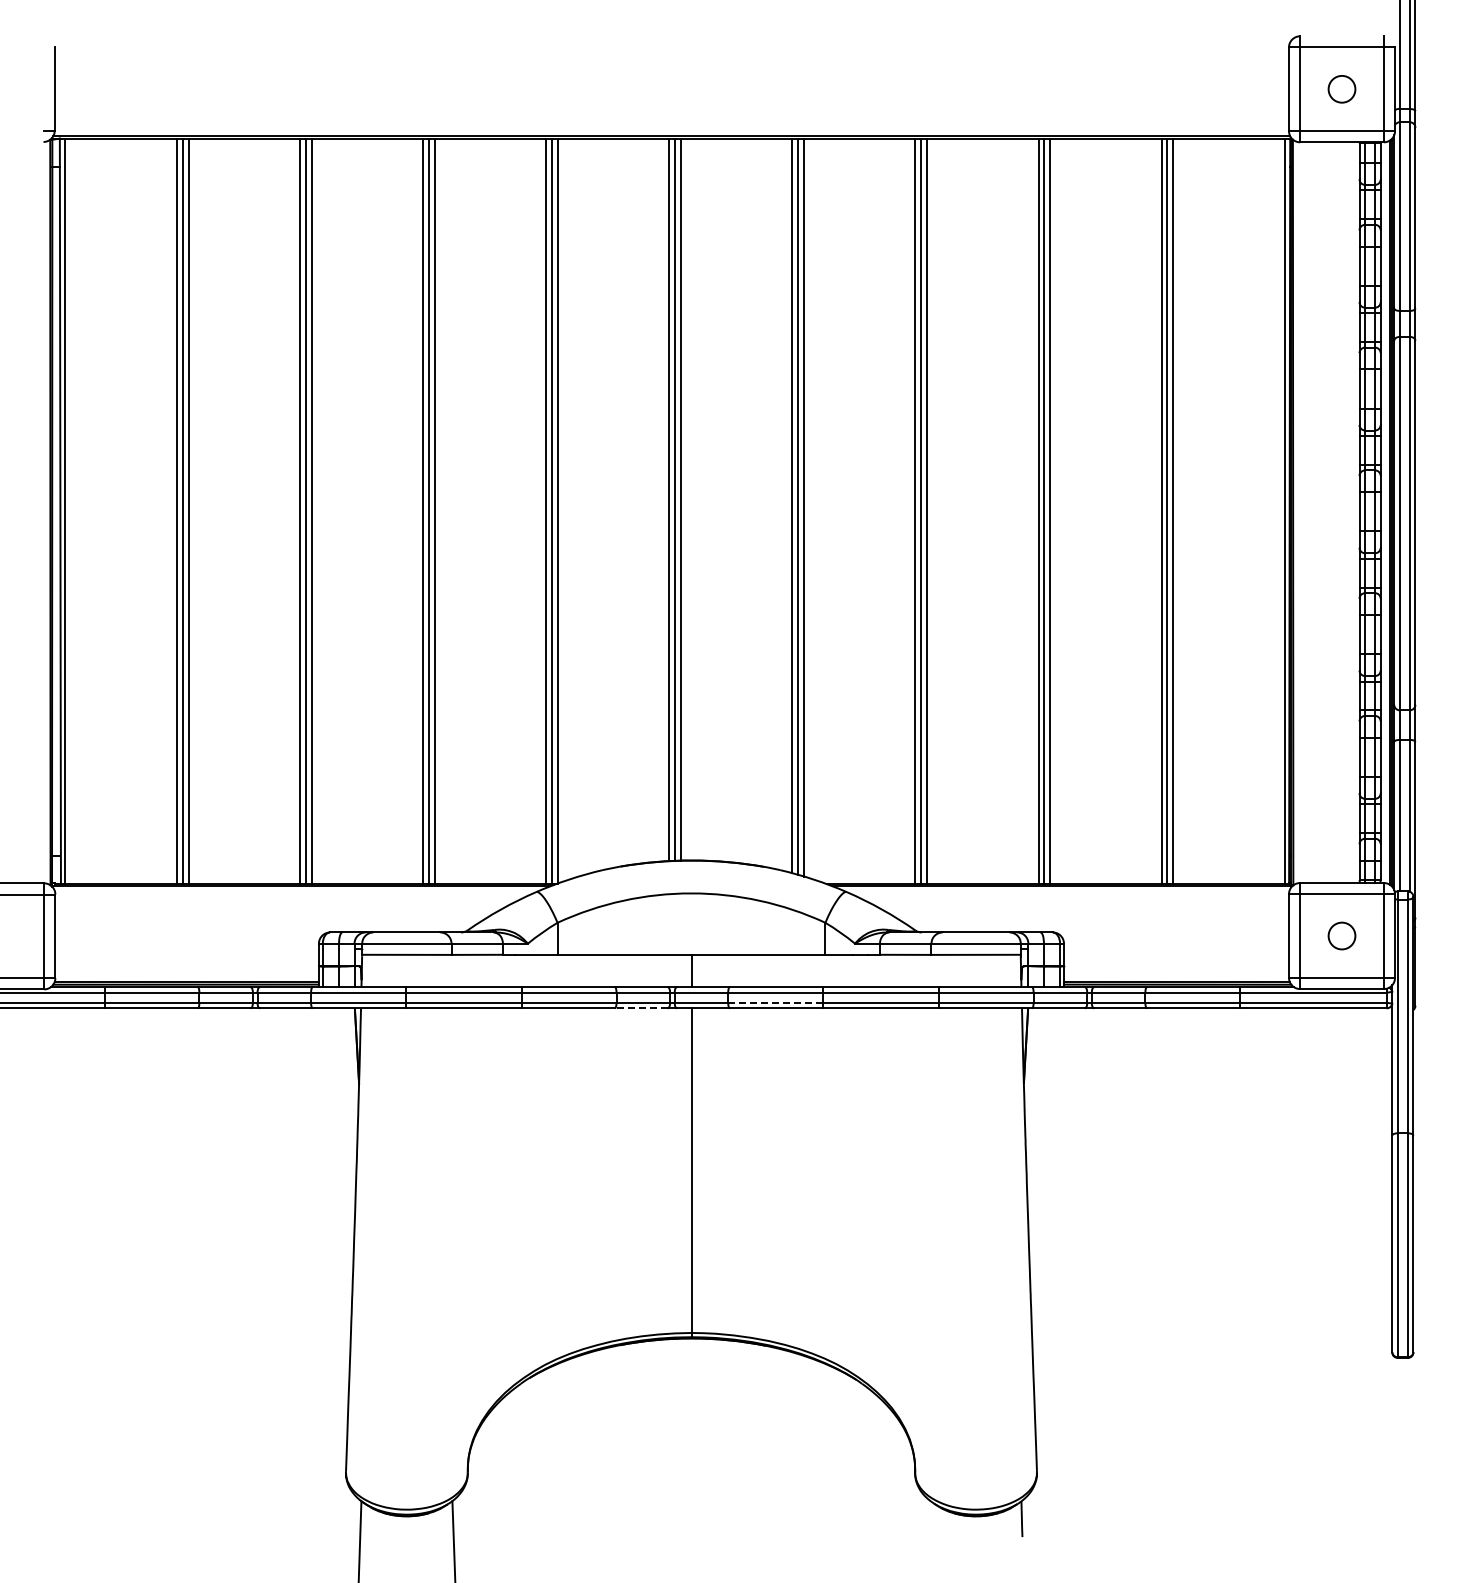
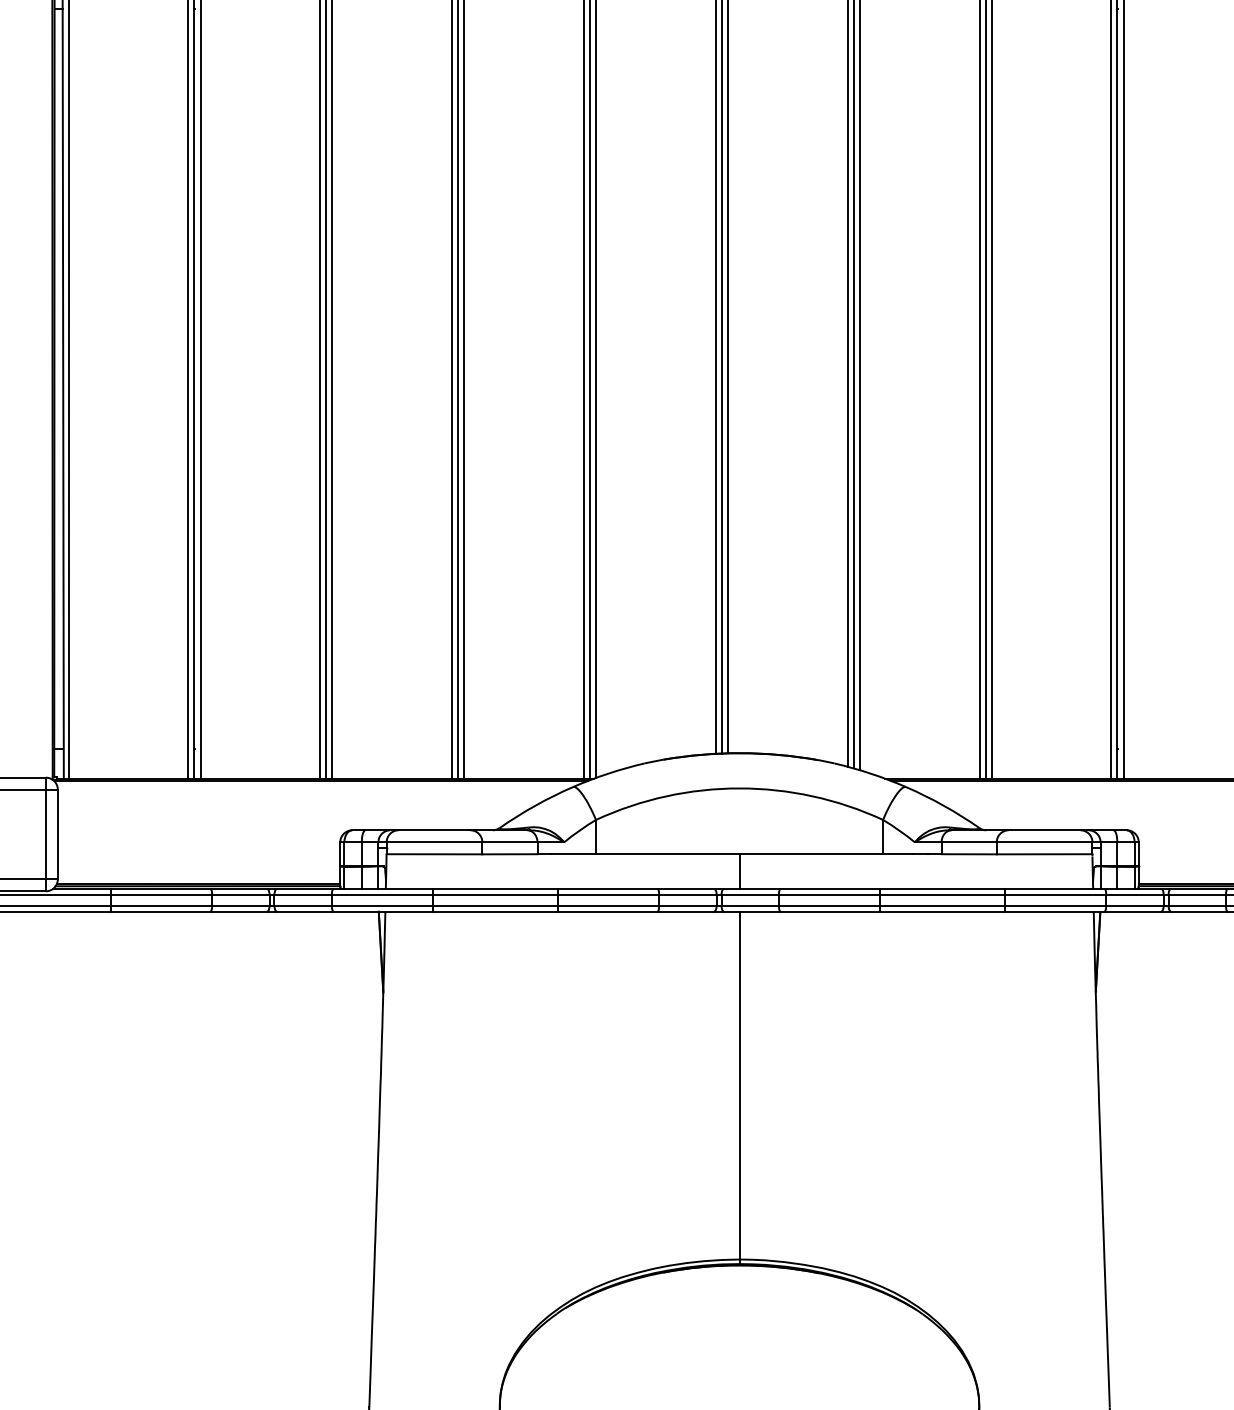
line: (776, 1002) -> (830, 905), dashed -> solid
line: (640, 1008) -> (684, 911), dashed -> solid

